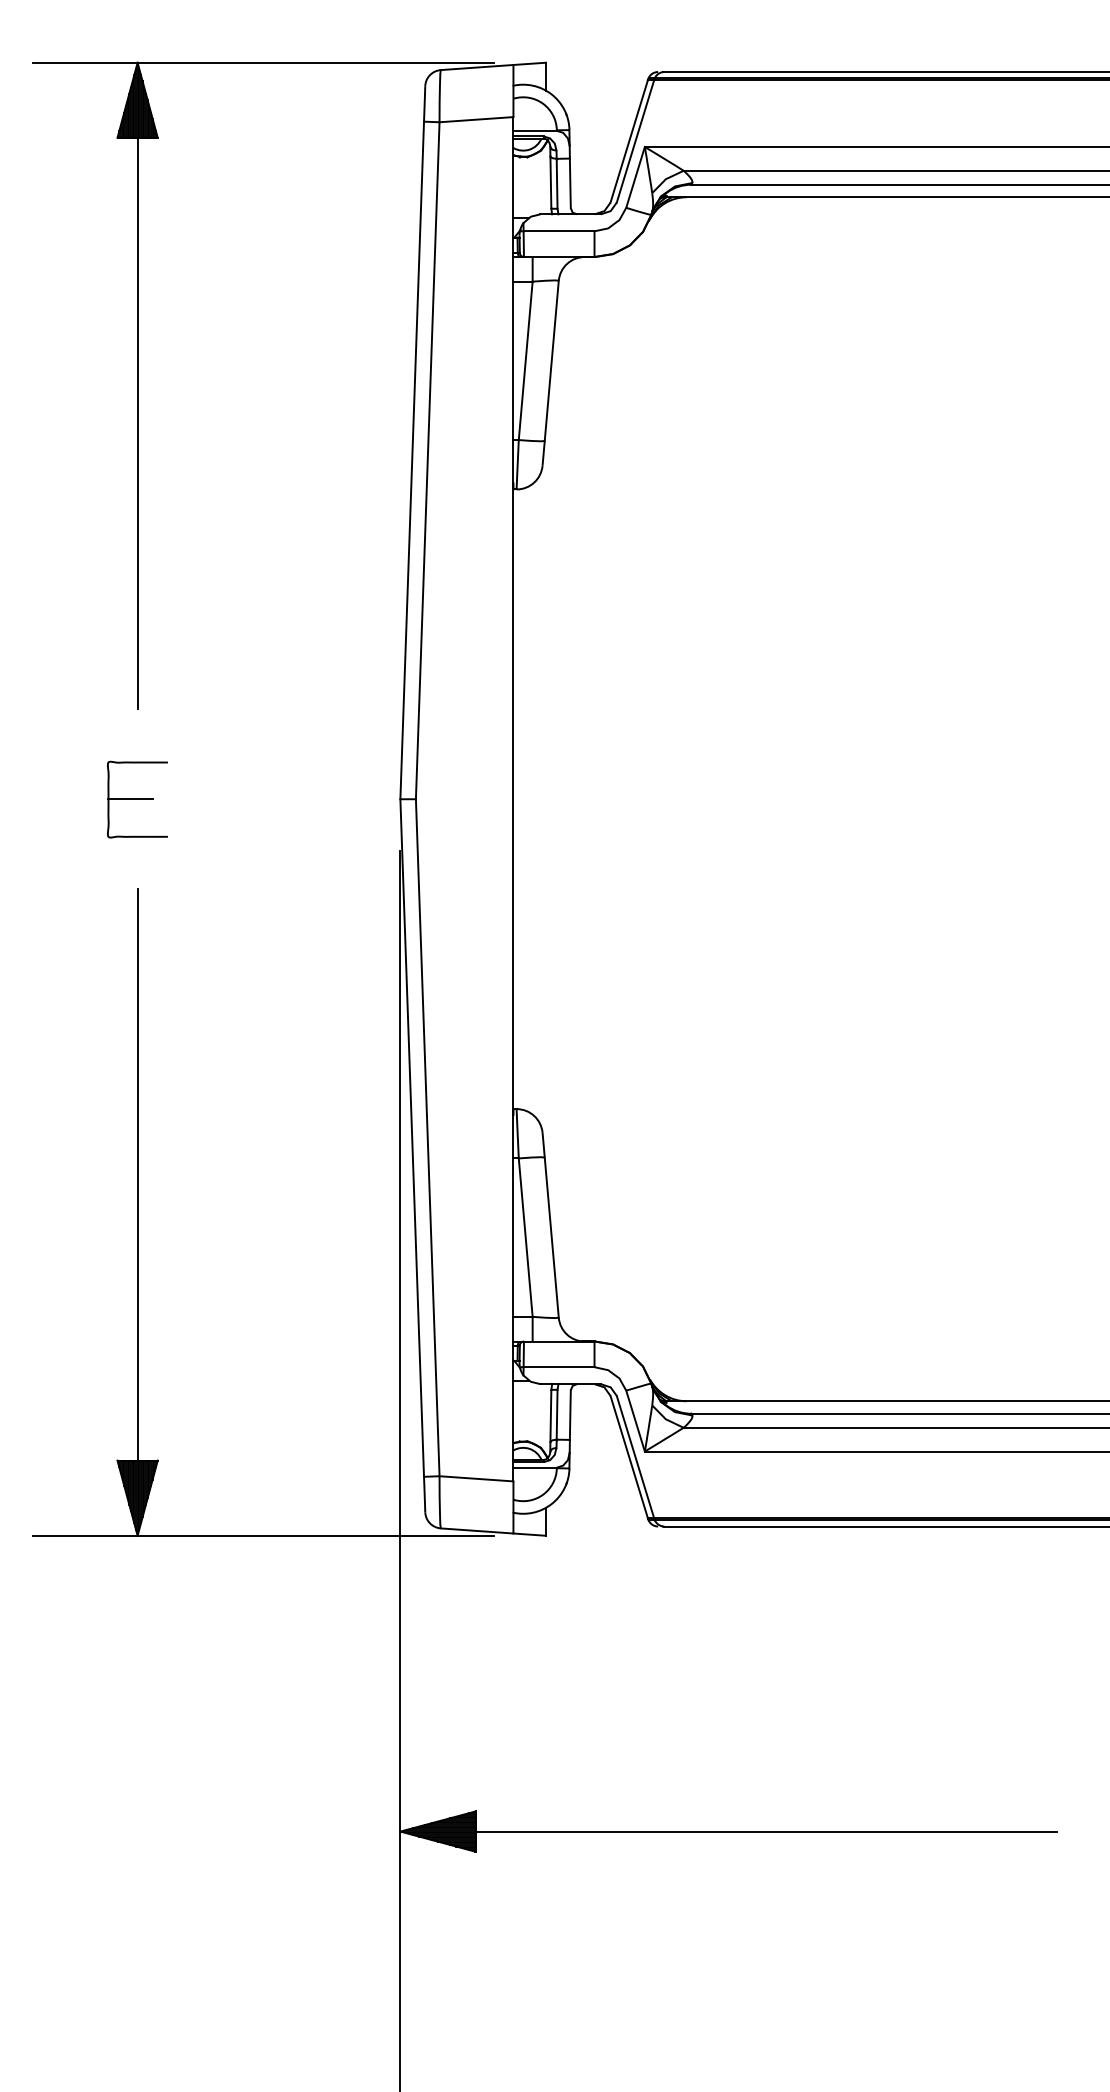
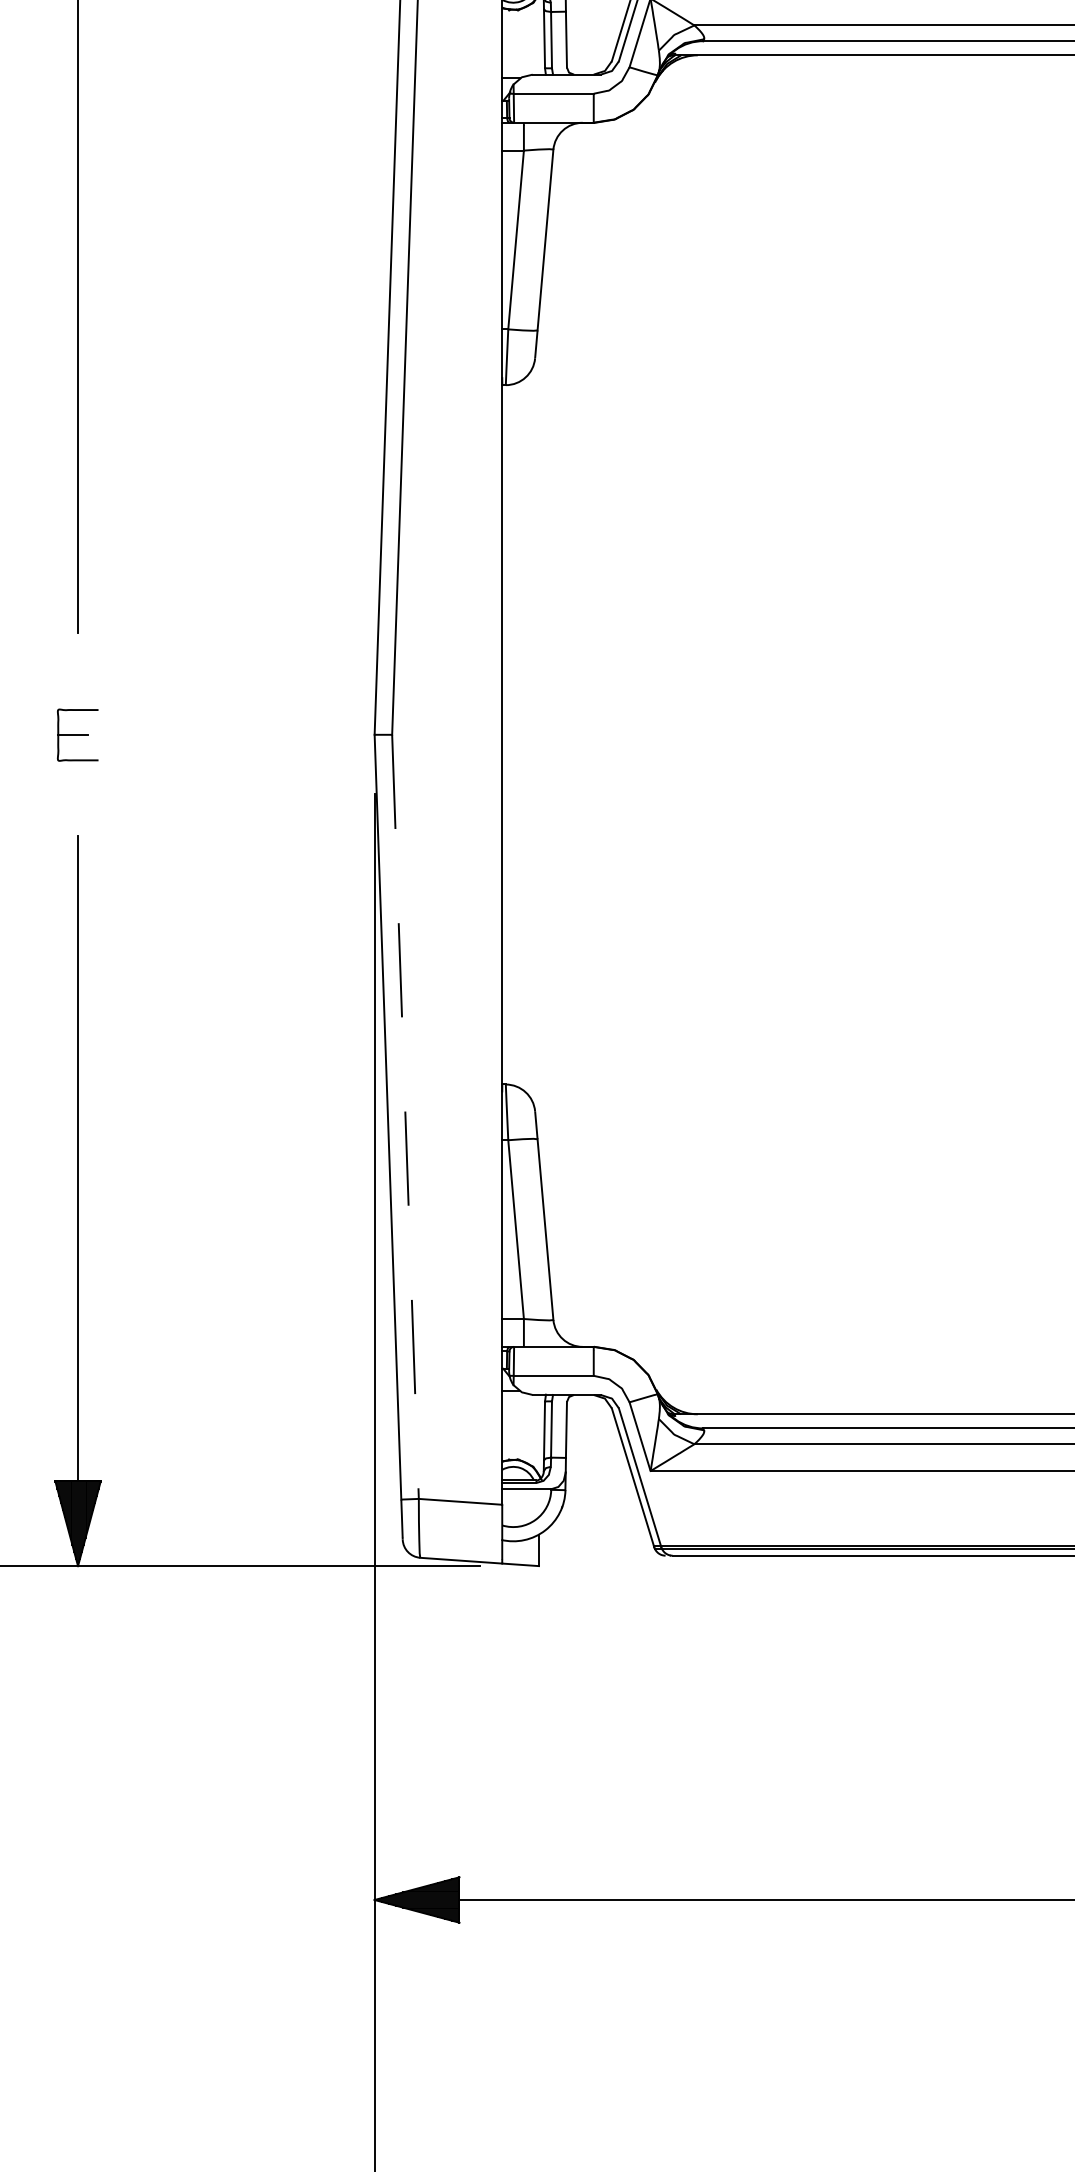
part: (137, 799) -> (77, 735), size x0.6
line: (427, 1137) -> (405, 1116), solid -> dashed

